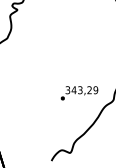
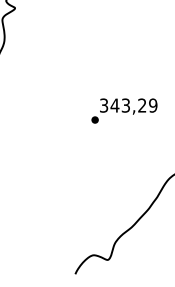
text: (79, 93) -> (124, 111), moved

